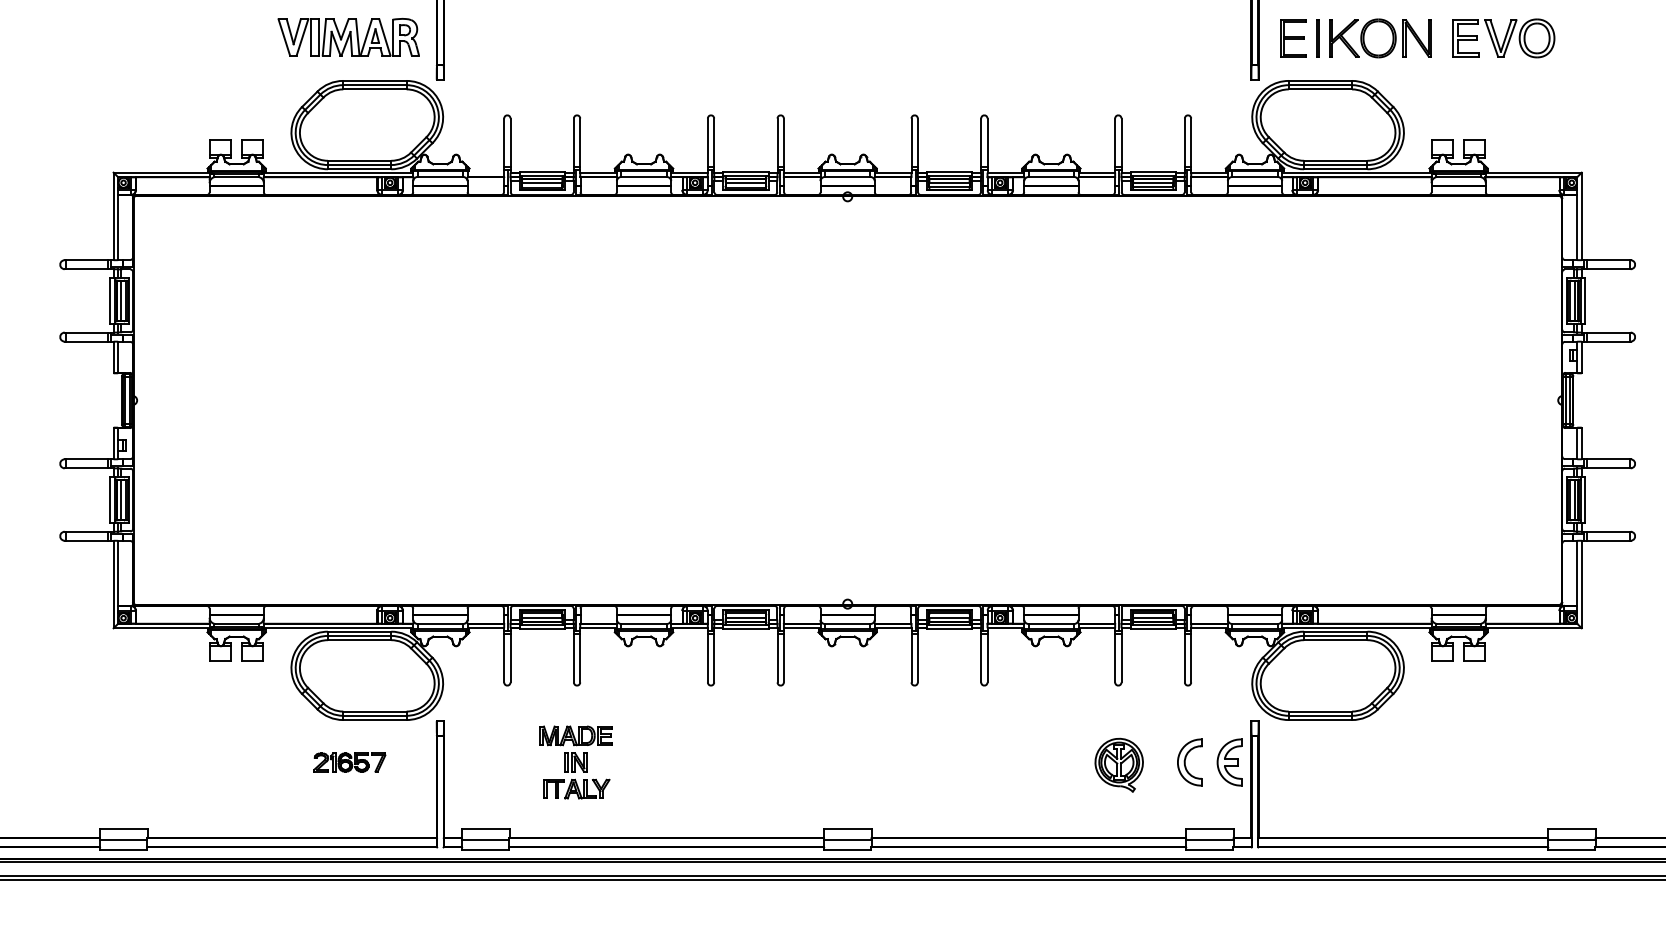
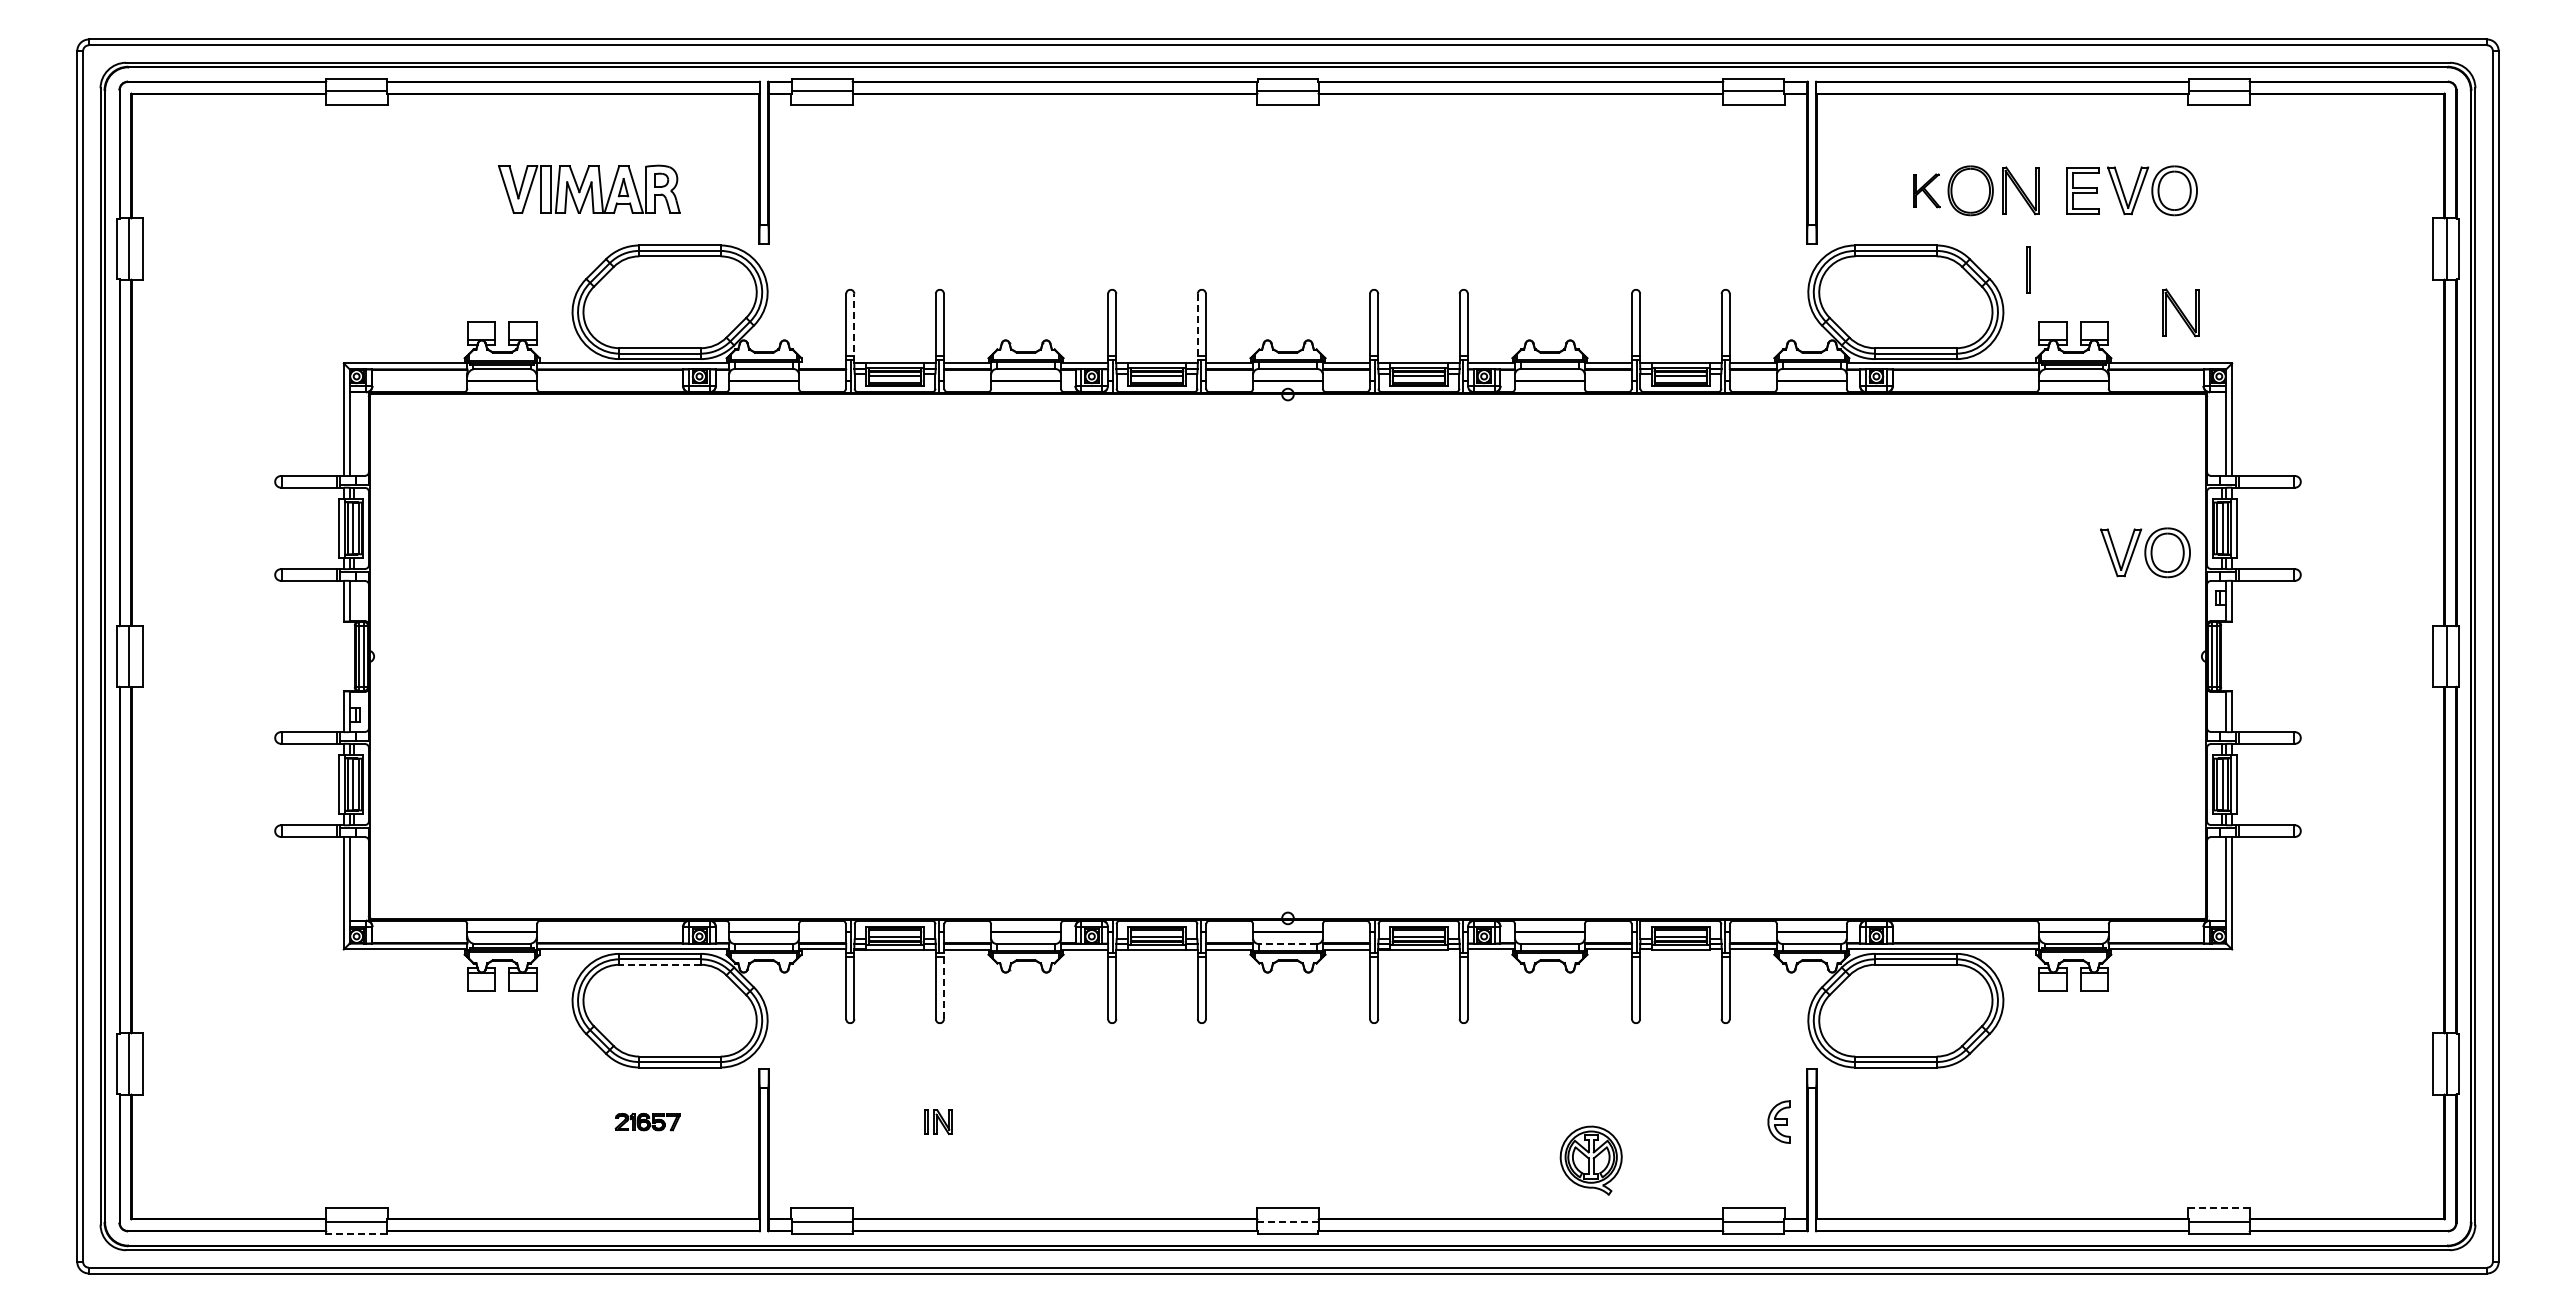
part: (348, 36) -> (589, 188), moved
part: (1293, 38) -> (1861, 190), removed
line: (1316, 38) -> (2027, 269), moved
part: (1344, 38) -> (1926, 190), size x0.7
part: (1541, 133) -> (2180, 312), added
line: (510, 145) -> (854, 328), solid -> dashed
line: (777, 145) -> (1197, 328), solid -> dashed
part: (1514, 319) -> (2145, 552), added
line: (847, 624) -> (1287, 944), solid -> dashed
line: (359, 639) -> (660, 964), solid -> dashed
line: (579, 655) -> (943, 984), solid -> dashed
part: (575, 735) -> (938, 1087), removed
part: (349, 762) -> (647, 1121), size x0.7
part: (1189, 762) -> (1727, 1121), removed
part: (1229, 762) -> (1778, 1121), size x0.7
part: (1118, 765) -> (1590, 1160), moved
part: (576, 789) -> (939, 1156), removed
line: (1571, 828) -> (2219, 1207), solid -> dashed
line: (848, 839) -> (1288, 1221), solid -> dashed
line: (123, 849) -> (356, 1234), solid -> dashed

